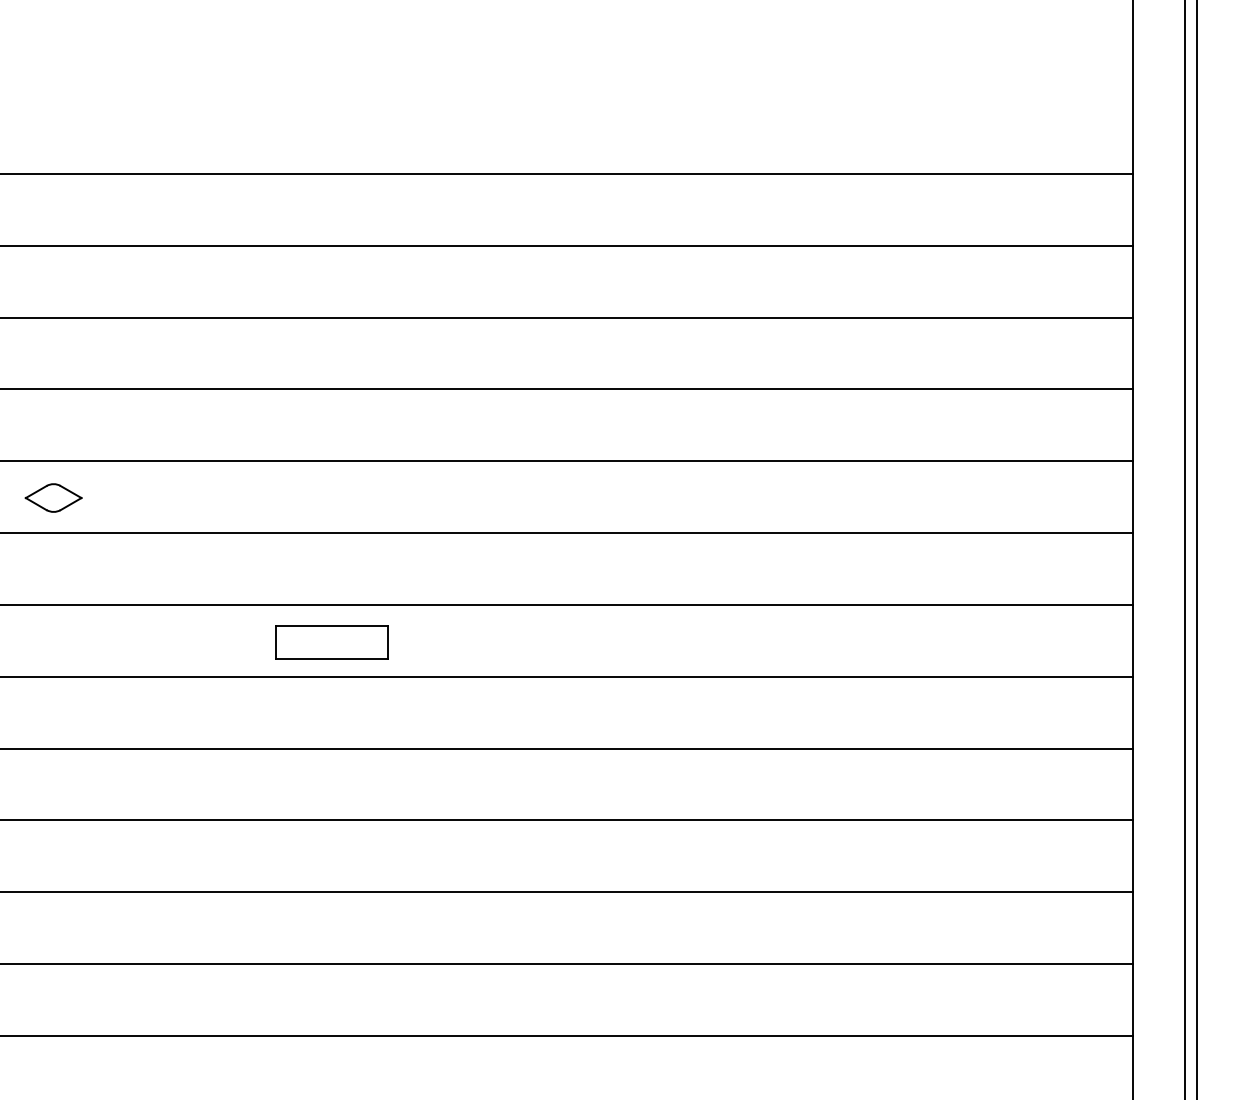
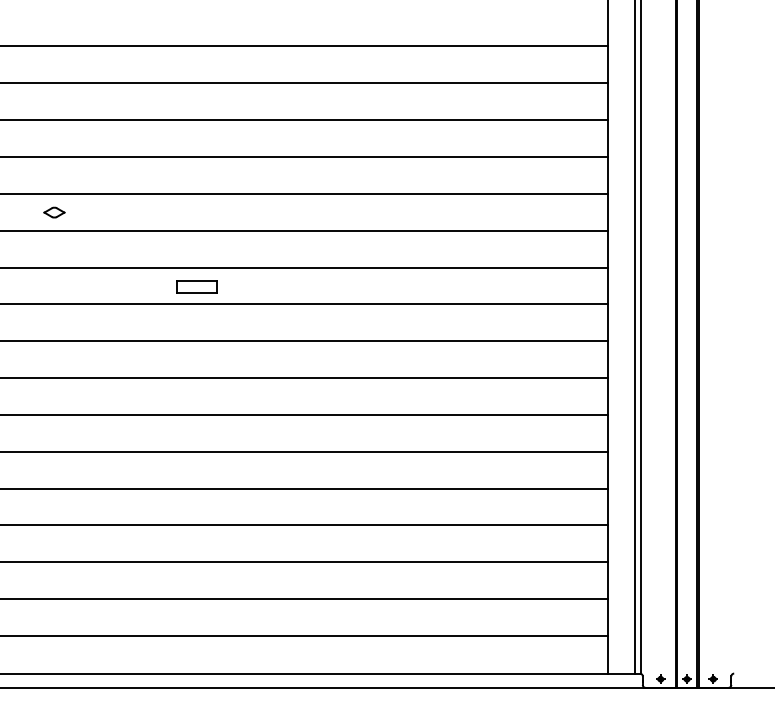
part: (53, 497) -> (54, 212), size x0.7
part: (332, 641) -> (197, 286), size x0.7

